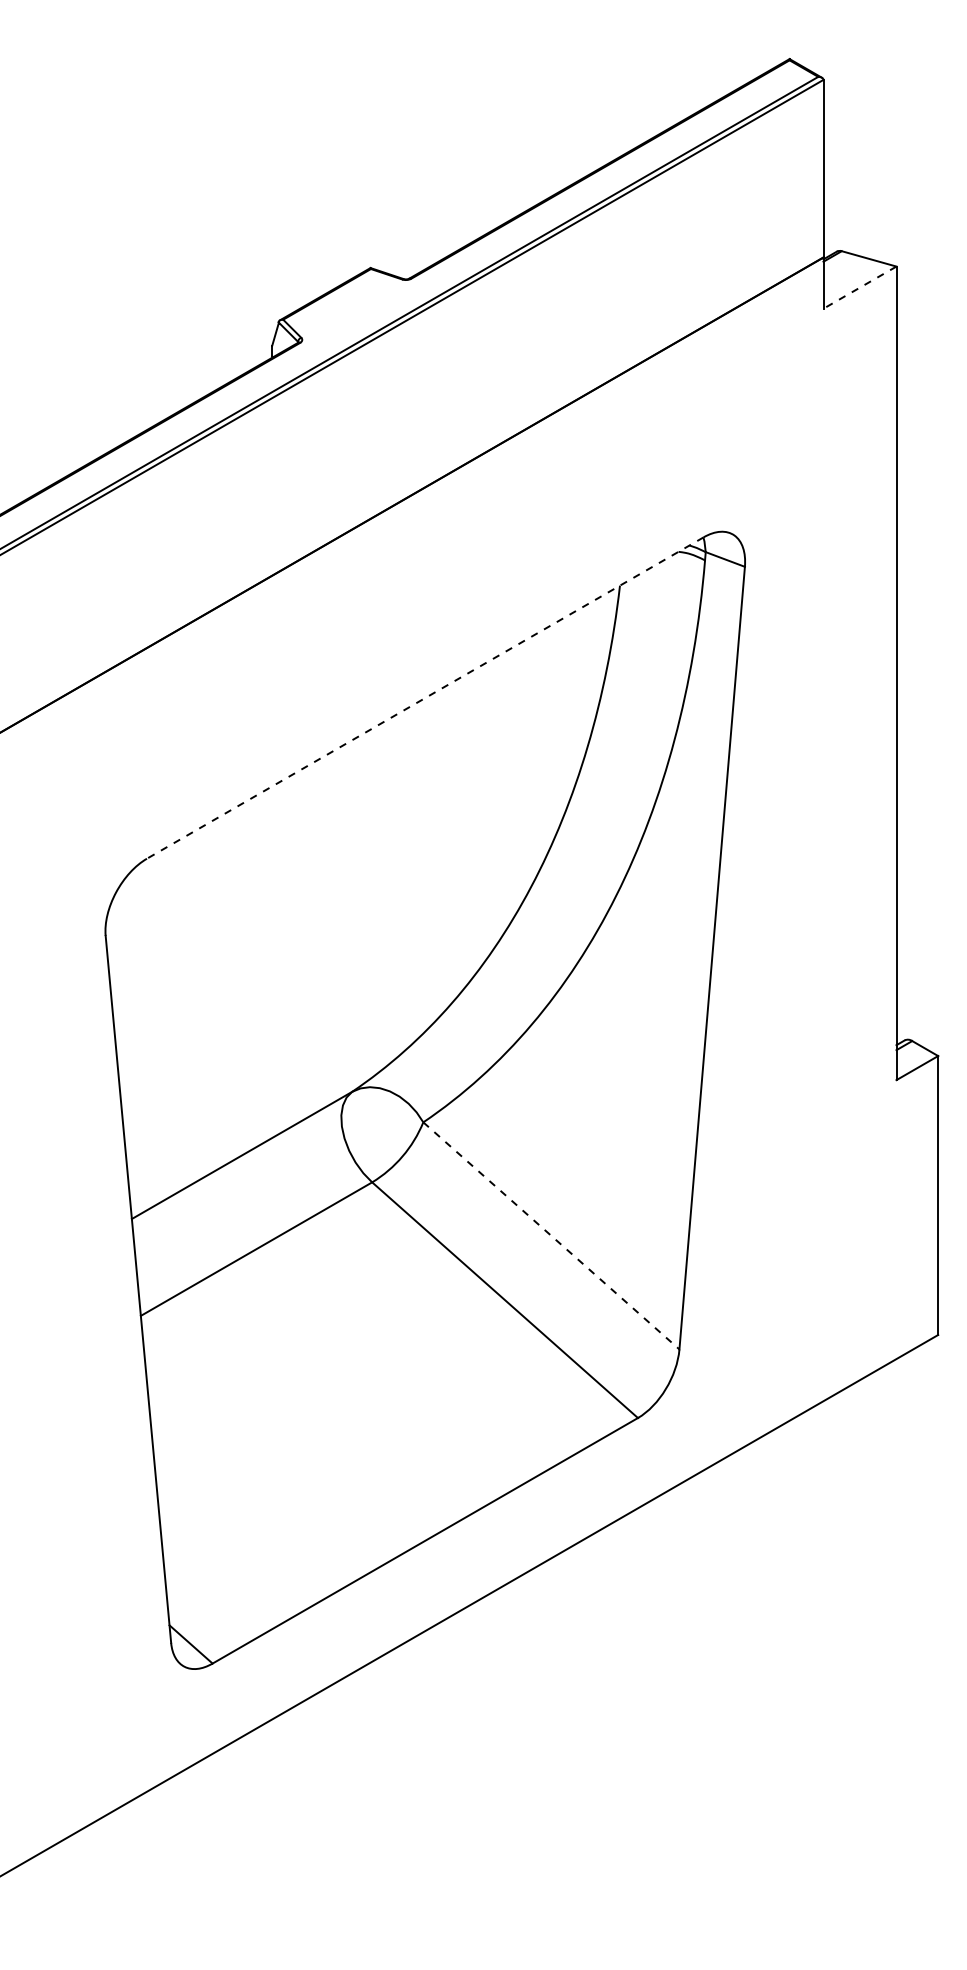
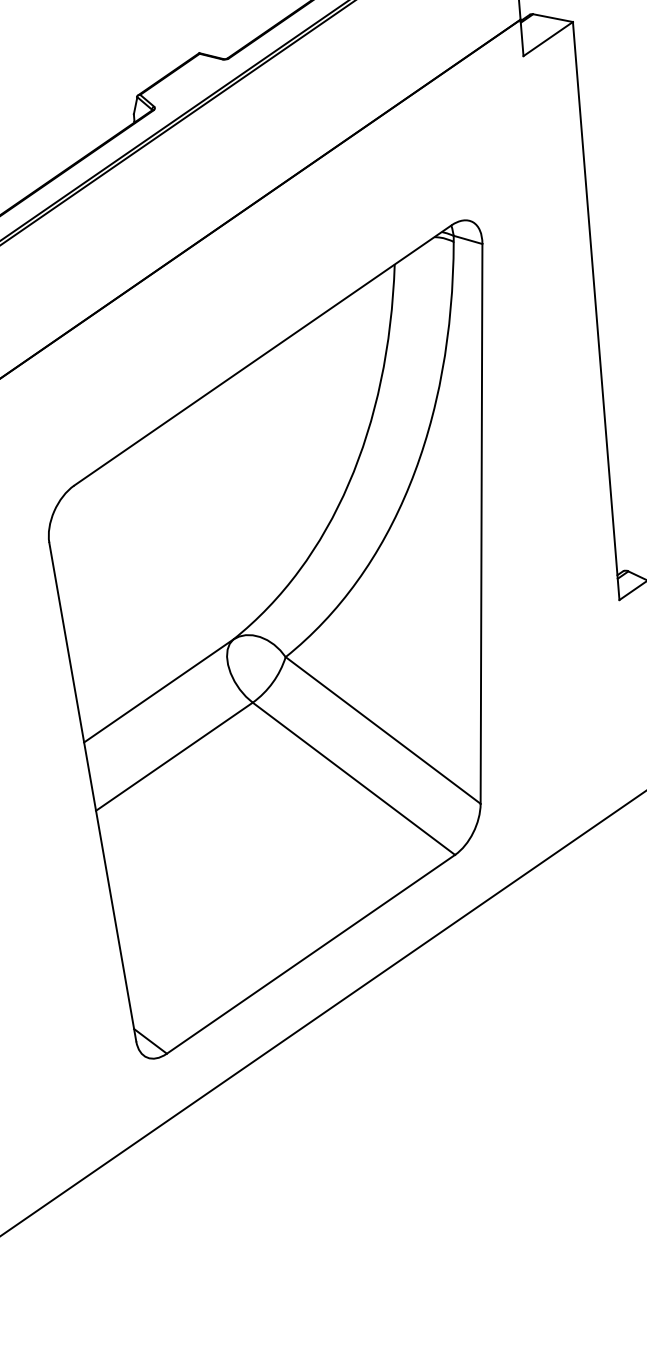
line: (859, 287) -> (547, 39), dashed -> solid
line: (424, 698) -> (262, 355), dashed -> solid
line: (551, 1236) -> (383, 730), dashed -> solid

